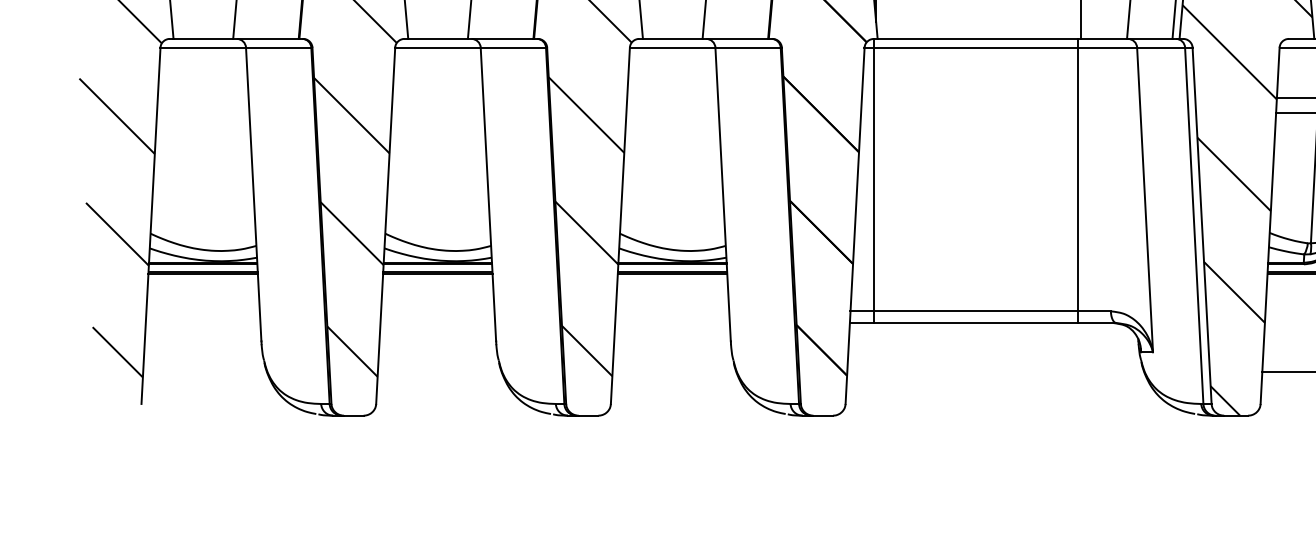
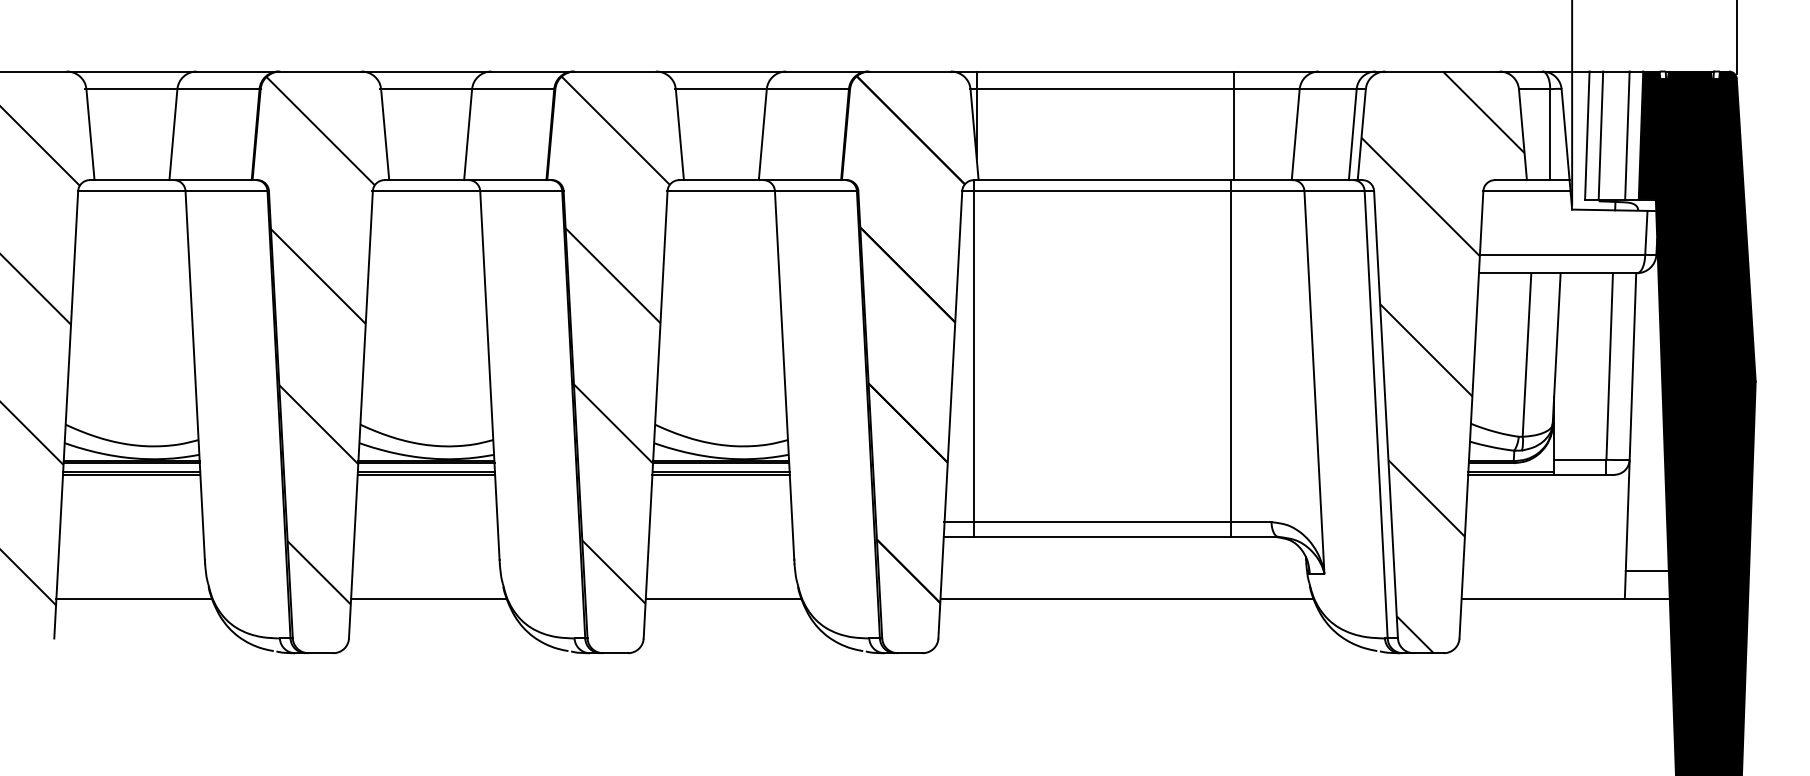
line: (205, 372) -> (134, 598), added
line: (440, 372) -> (429, 598), added
line: (674, 372) -> (723, 598), added
line: (995, 372) -> (1126, 598), added

